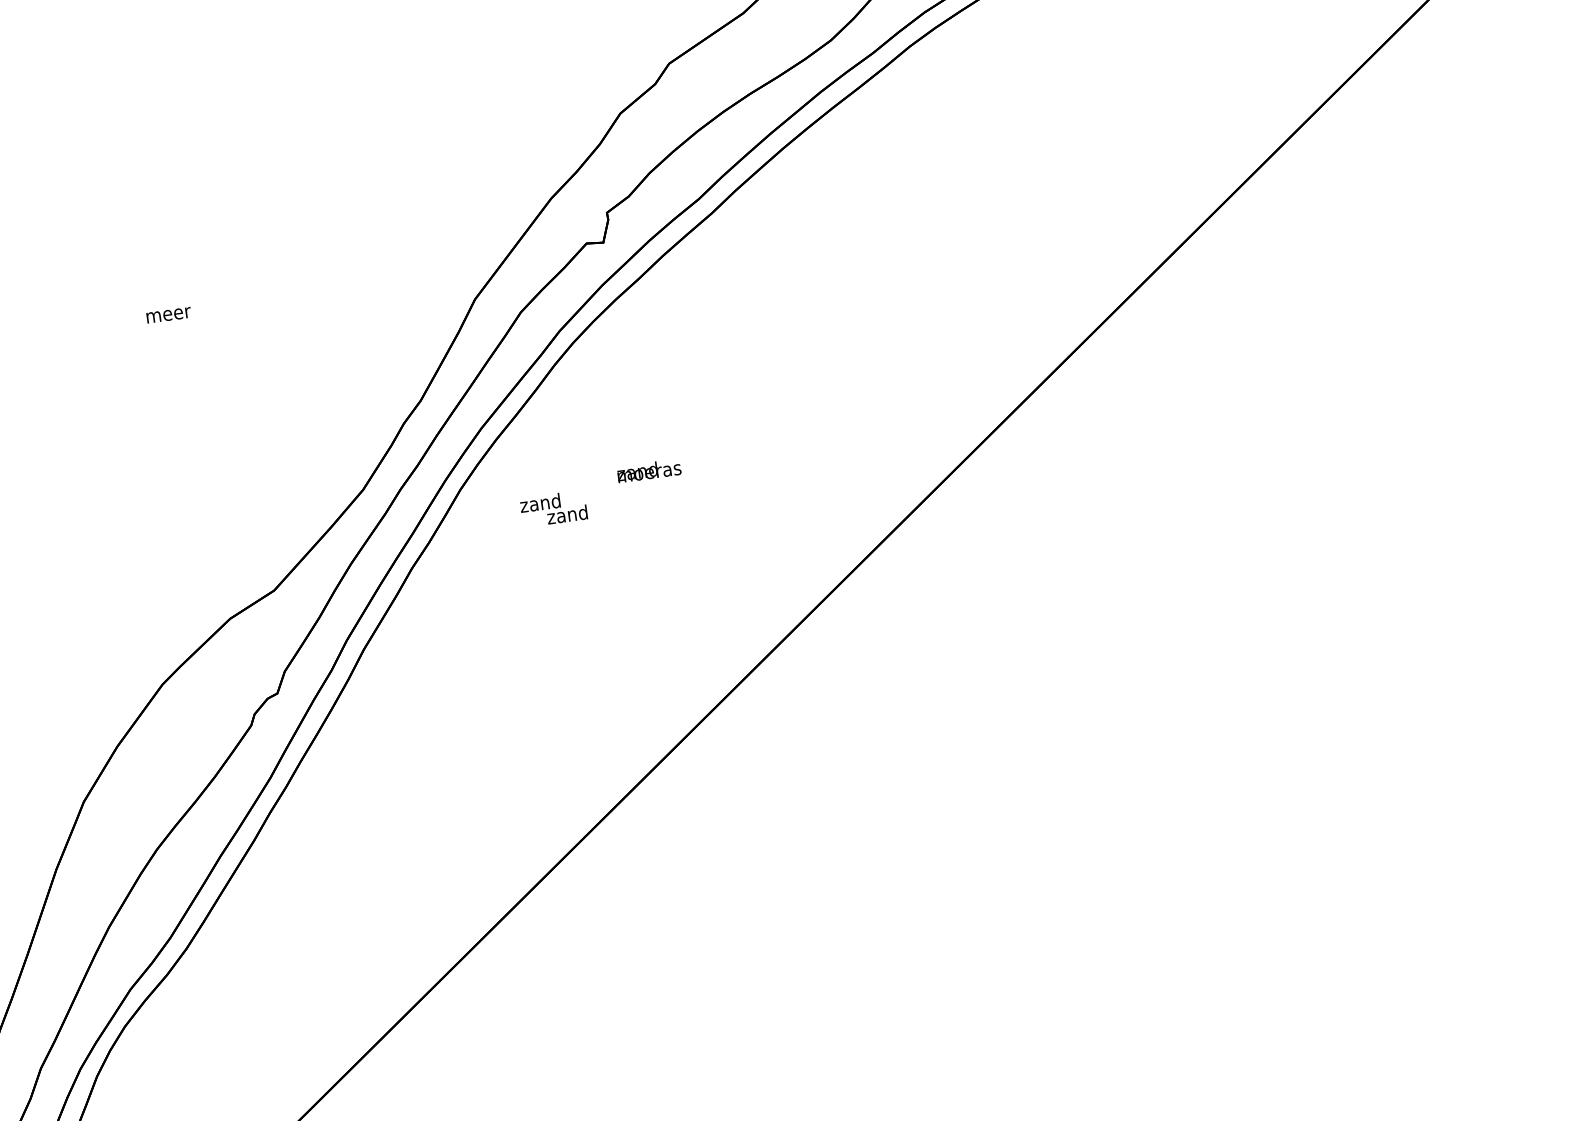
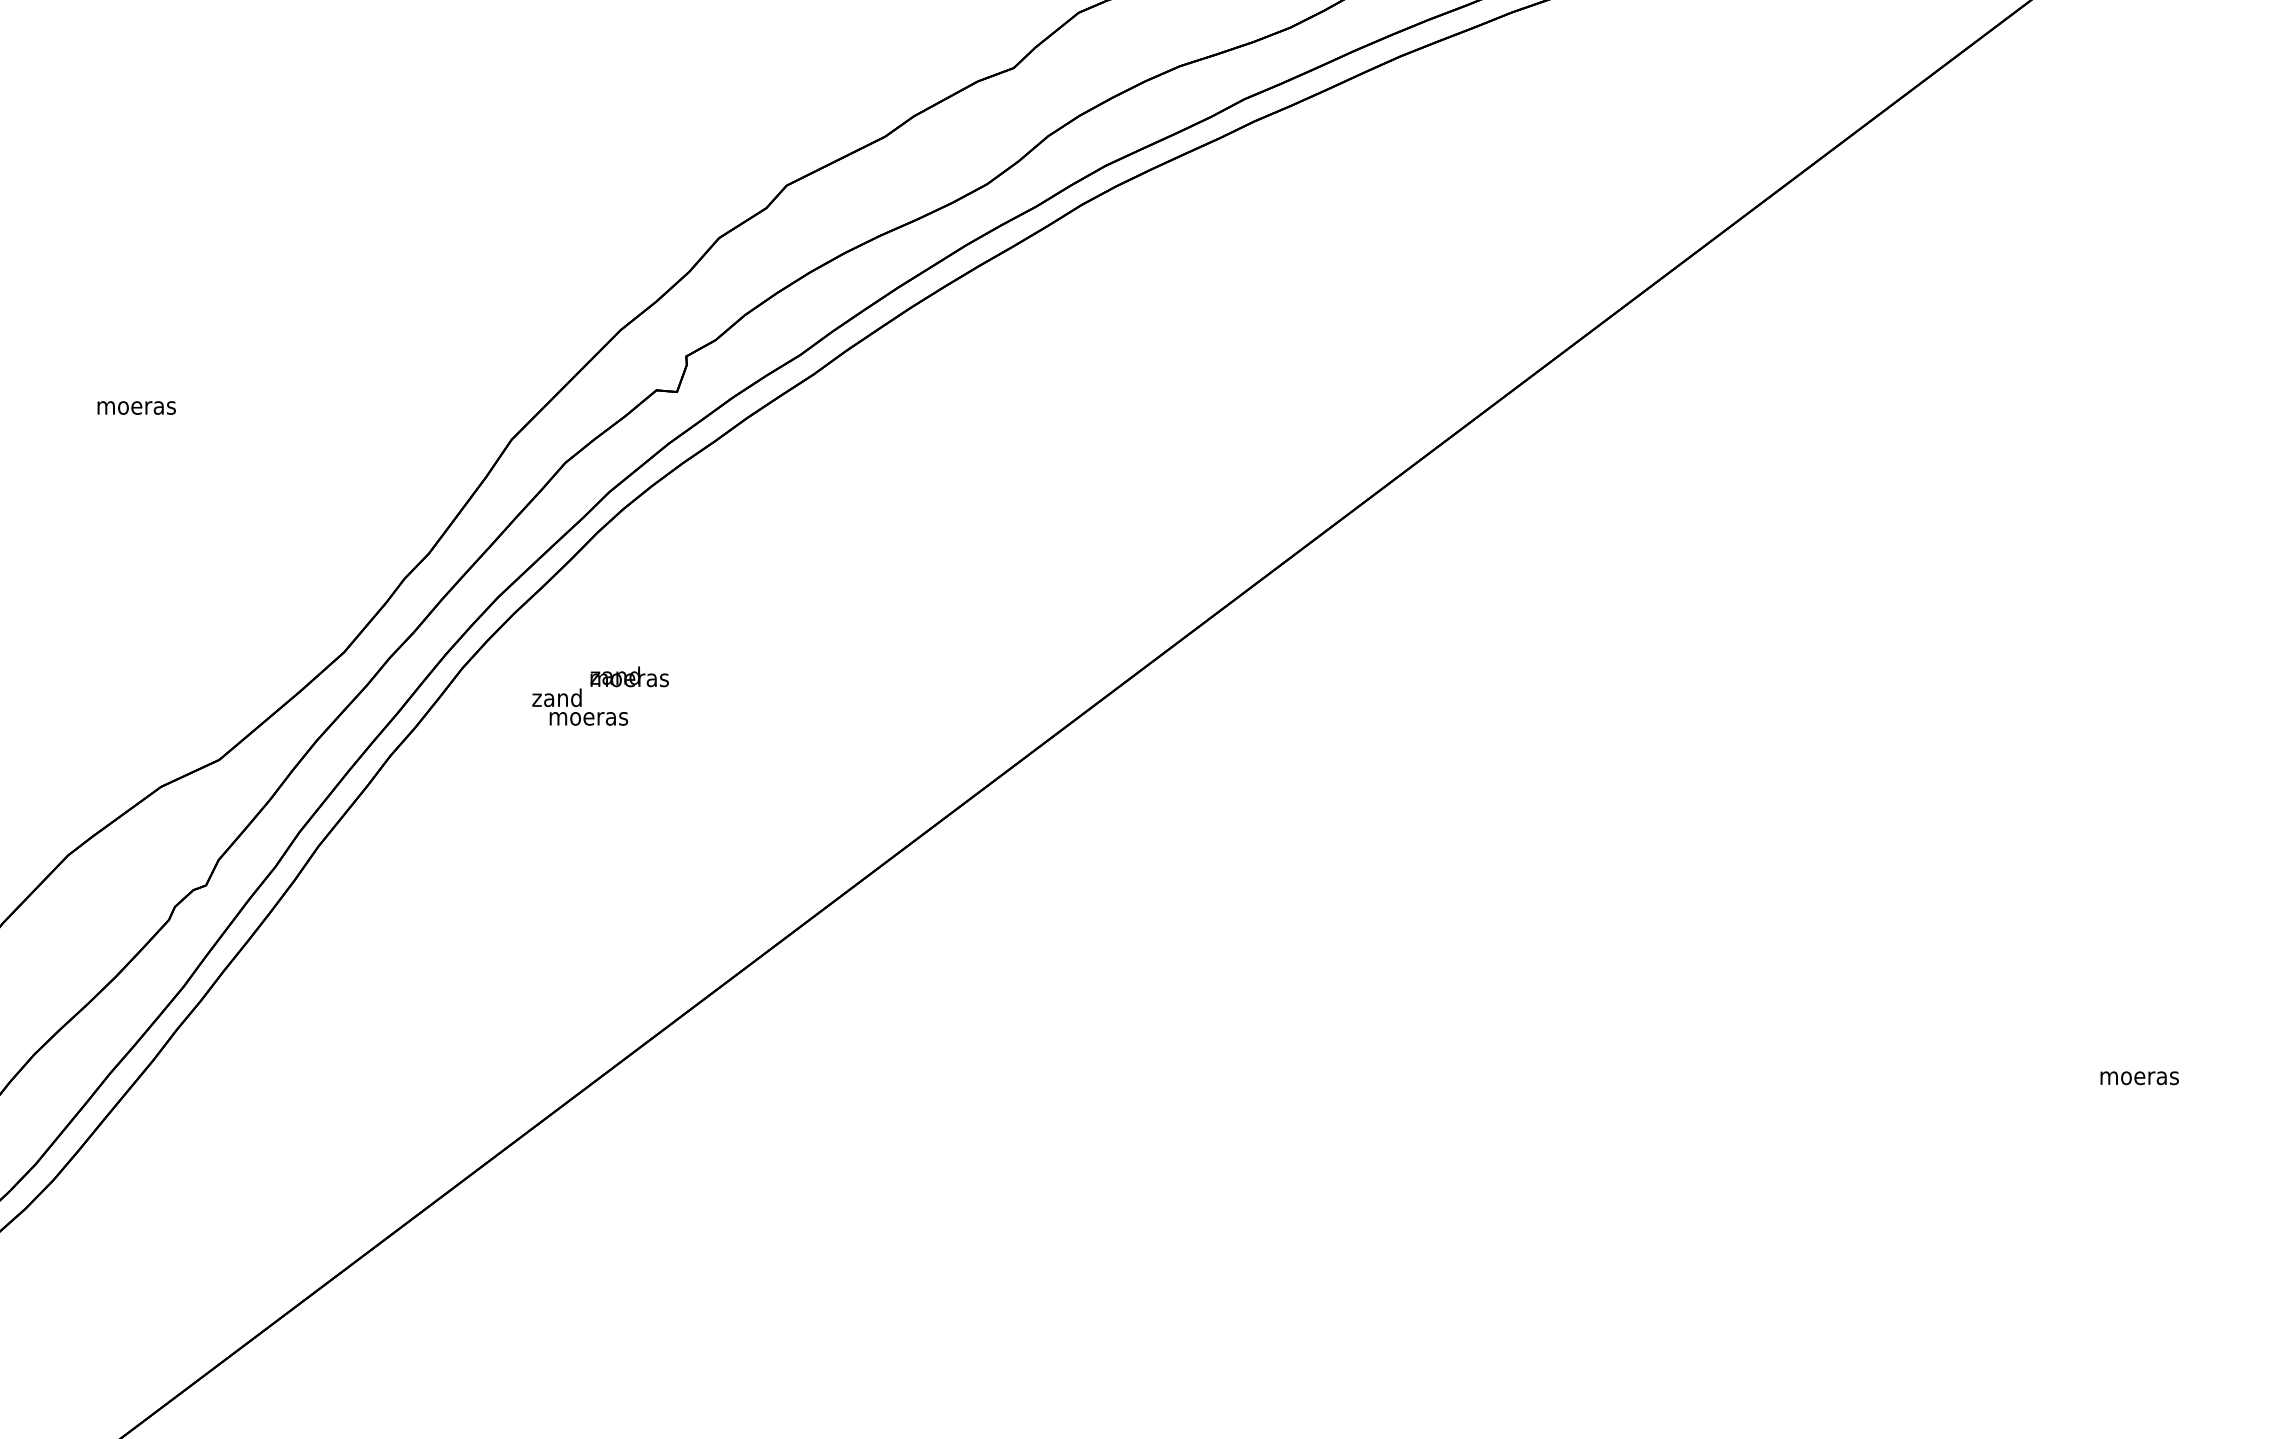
text: (168, 314) -> (136, 407), meer -> moeras
text: (648, 470) -> (629, 676), moved
text: (567, 514) -> (588, 716), zand -> moeras

